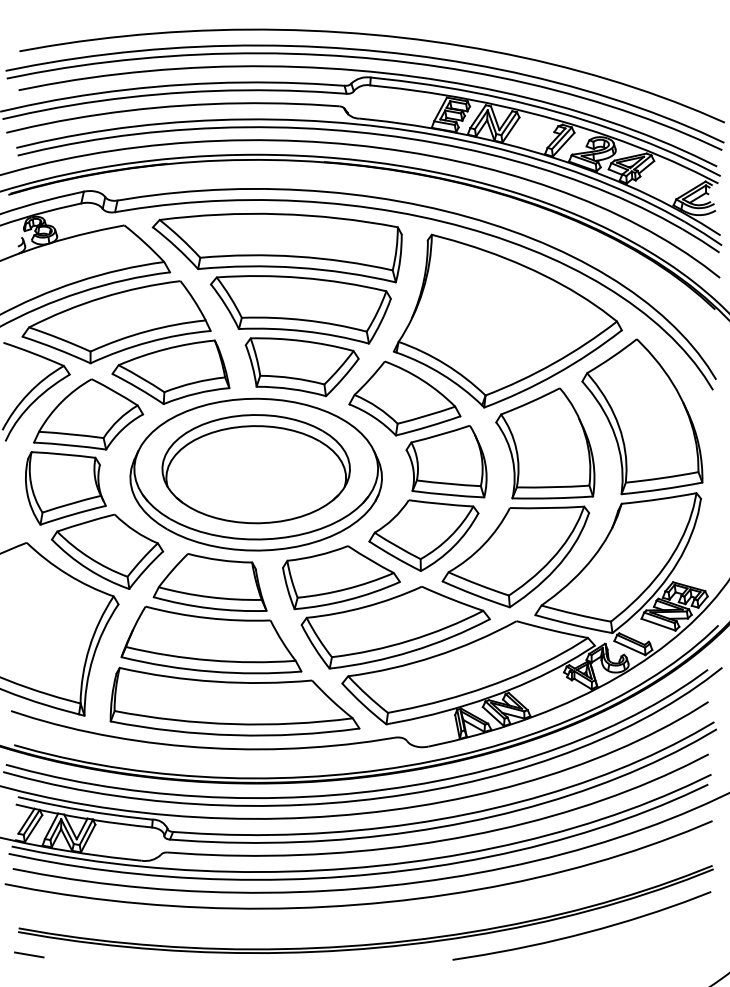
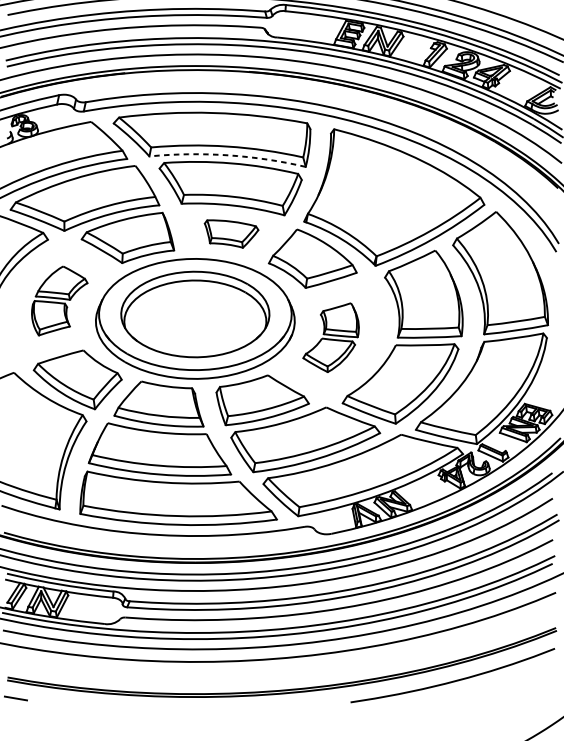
arc: (297, 267) -> (227, 155), solid -> dashed
part: (301, 367) -> (231, 234), size x0.6
part: (84, 451) -> (59, 300), size x0.6
part: (427, 498) -> (330, 337), size x0.6

